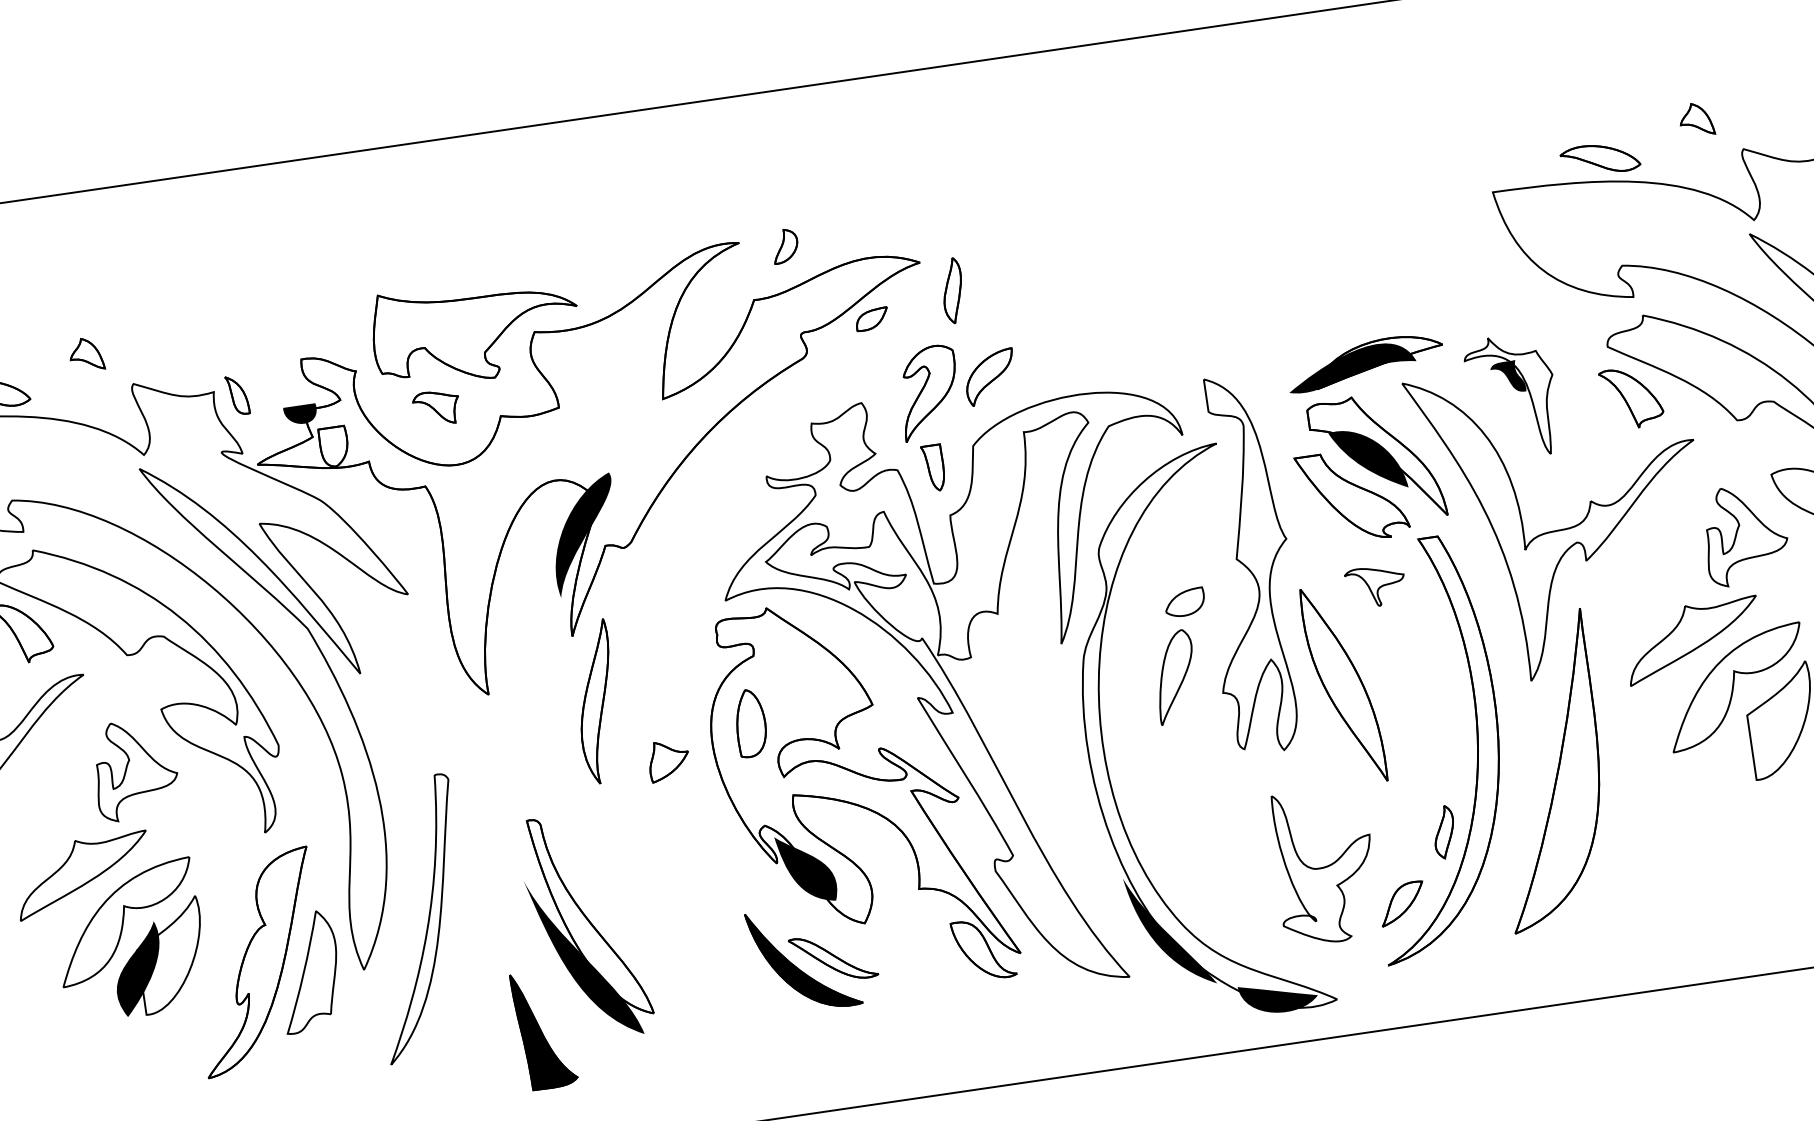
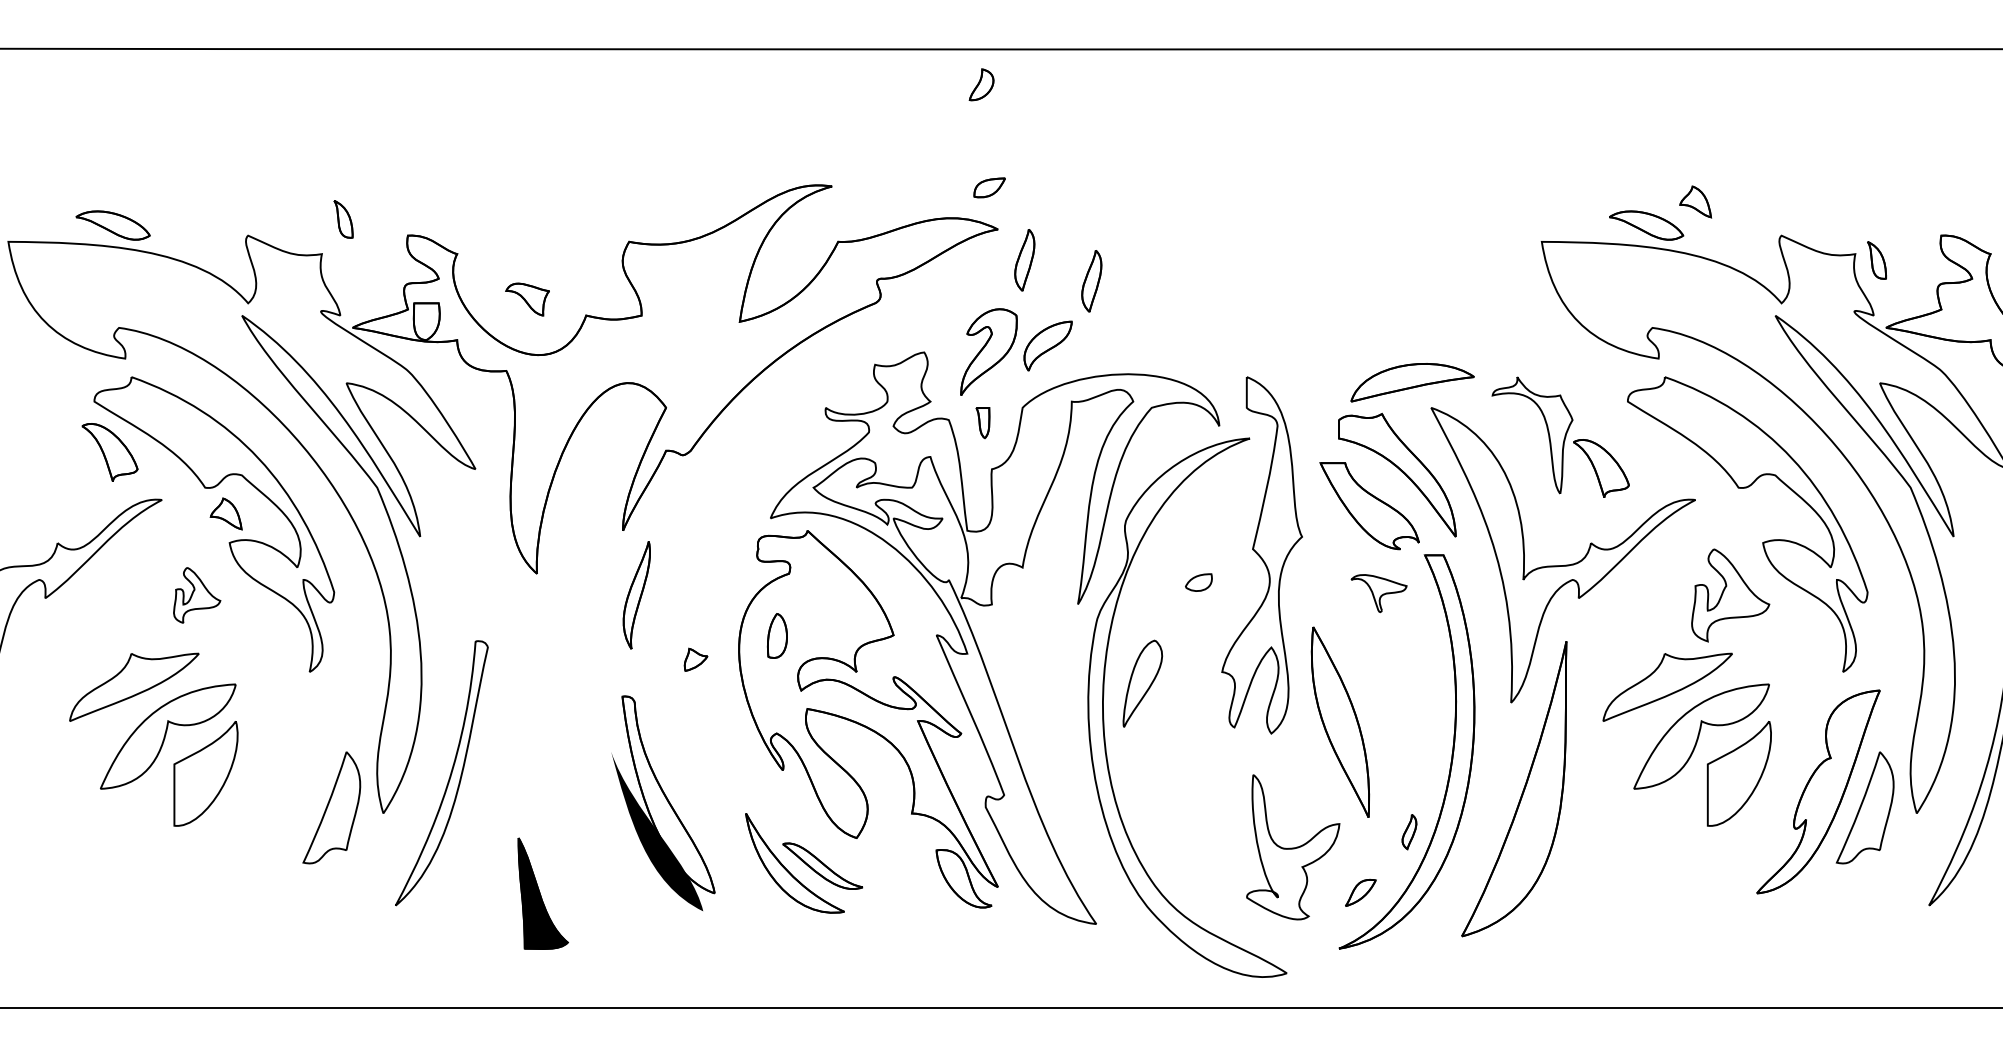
part: (1696, 119) -> (1695, 201), moved
part: (785, 245) -> (981, 84), moved
part: (1026, 302) -> (1091, 281), added
part: (871, 318) -> (989, 187), moved
part: (475, 330) -> (574, 232), removed
part: (85, 354) -> (225, 513), moved
fill: (1350, 367) -> (1385, 385), removed
fill: (1507, 377) -> (1530, 416), removed
part: (237, 395) -> (343, 219), moved
part: (1631, 397) -> (1601, 468), moved
fill: (300, 414) -> (399, 286), removed
fill: (1368, 459) -> (1389, 474), removed
part: (933, 467) -> (982, 422), size x0.7
fill: (583, 534) -> (647, 437), removed
part: (1184, 602) -> (1198, 582), size x0.7
part: (1175, 676) -> (1142, 683), moved
part: (1343, 684) -> (1340, 721), moved
part: (596, 702) -> (636, 595), size x0.7
part: (750, 722) -> (777, 635), size x0.7
part: (668, 760) -> (695, 659), size x0.6
part: (134, 769) -> (196, 595), size x0.6
part: (1444, 831) -> (1409, 831), size x0.7
fill: (806, 869) -> (809, 779), removed
part: (1402, 903) -> (1360, 892), size x0.7
part: (586, 925) -> (663, 802), moved
fill: (1170, 930) -> (1140, 886), removed
fill: (804, 958) -> (795, 862), removed
part: (257, 961) -> (285, 791), removed
fill: (137, 969) -> (172, 782), removed
fill: (1278, 997) -> (1232, 963), removed

